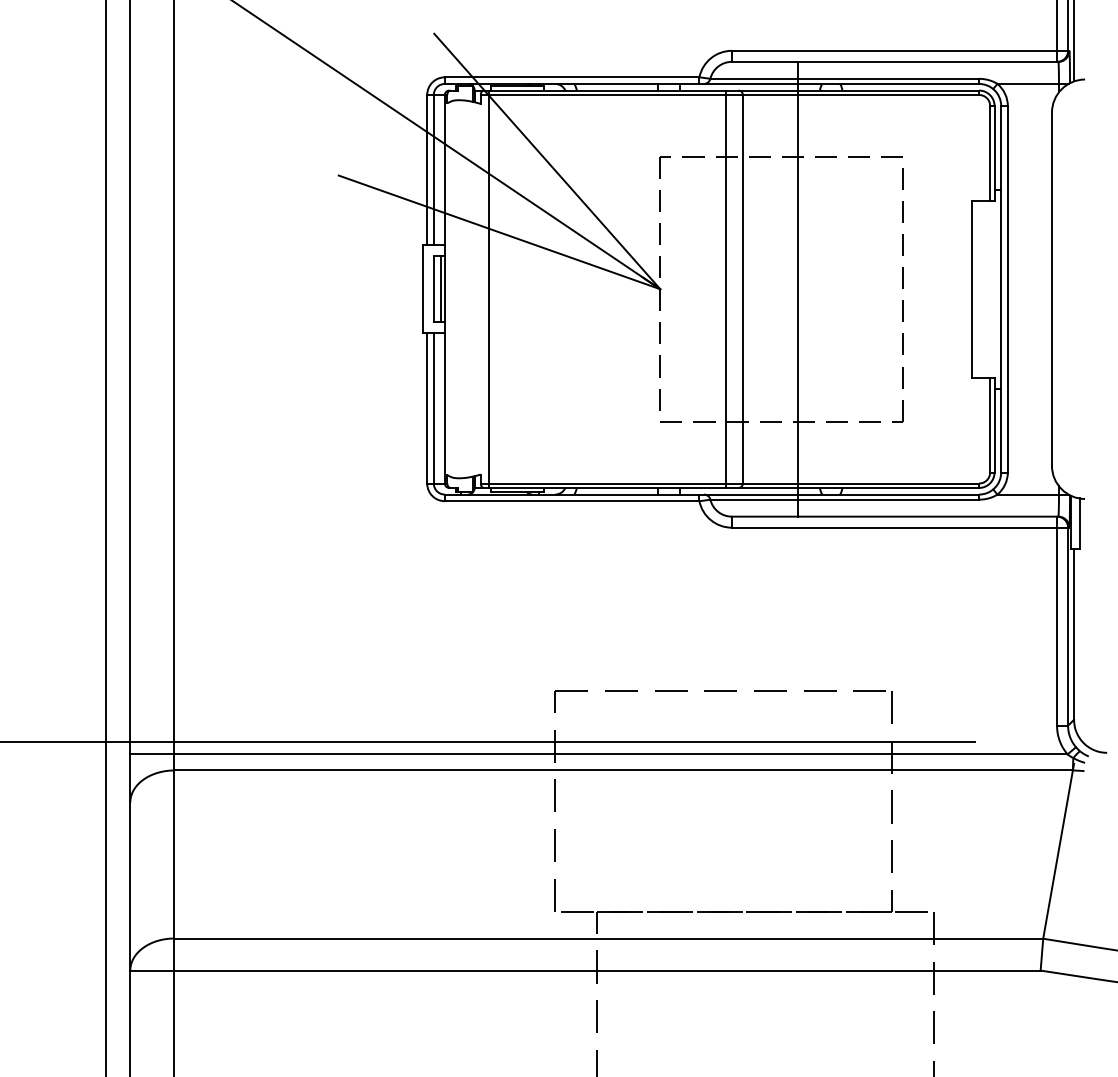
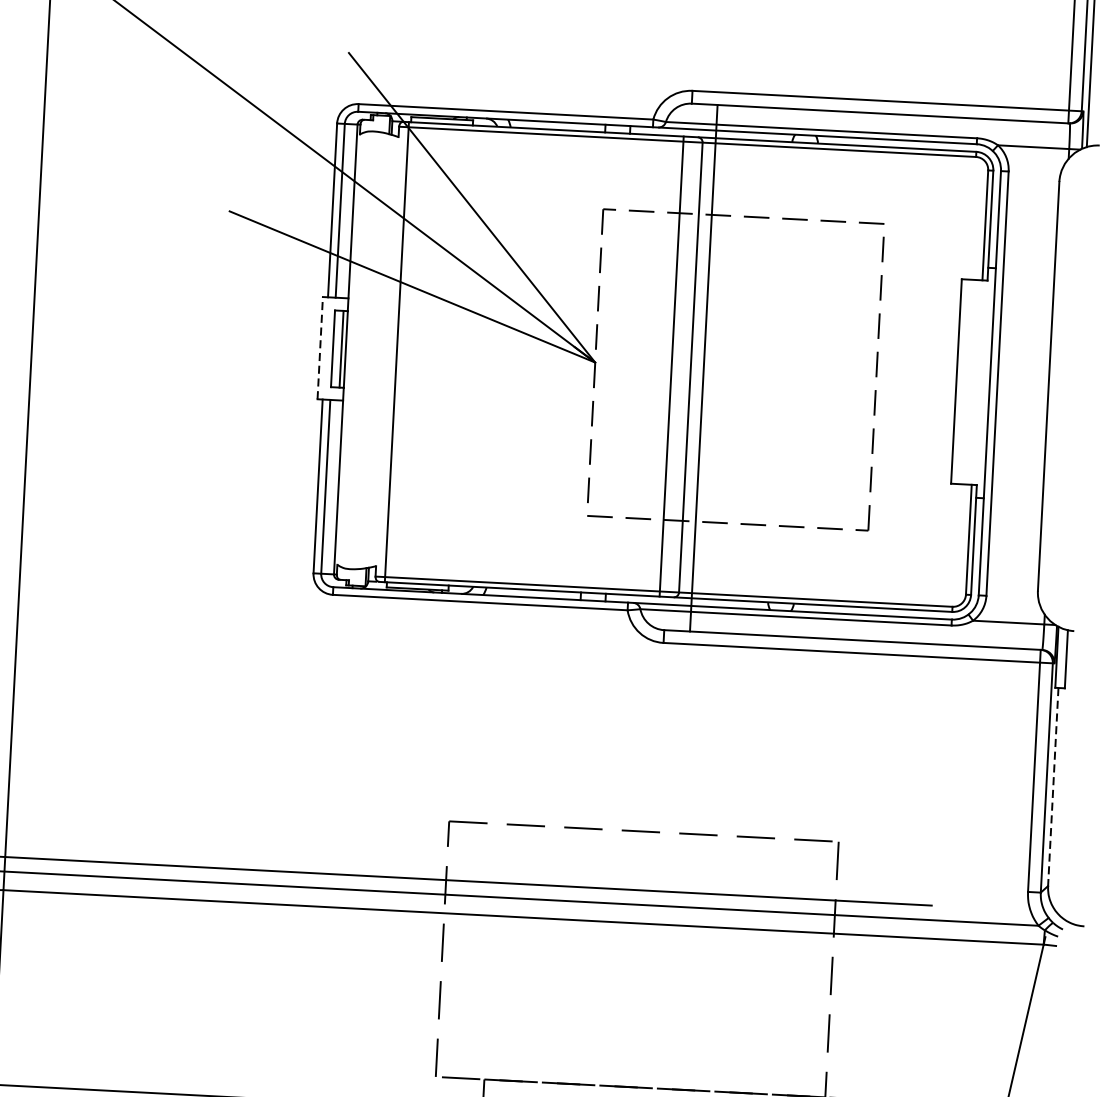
line: (422, 288) -> (319, 347), solid -> dashed
line: (798, 288) -> (704, 367), moved
line: (1074, 634) -> (1053, 787), solid -> dashed

